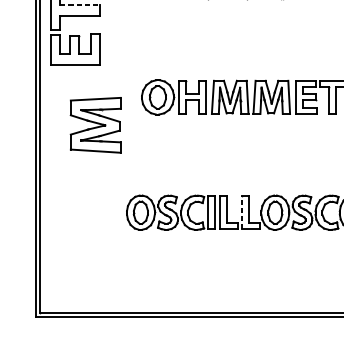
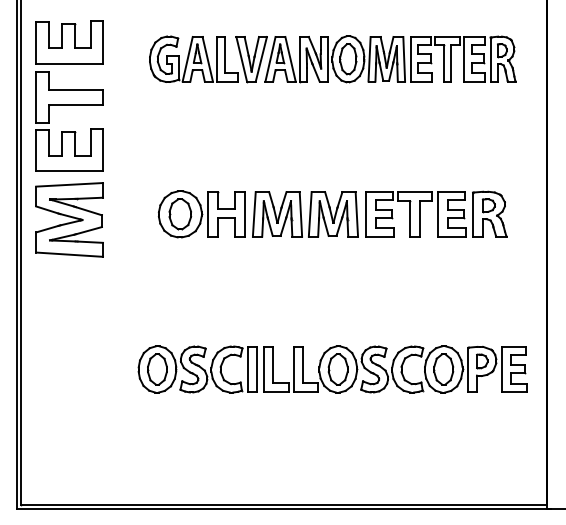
line: (80, 4) -> (76, 89), dashed -> solid
part: (95, 125) -> (69, 219), moved
line: (242, 211) -> (293, 368), dashed -> solid

